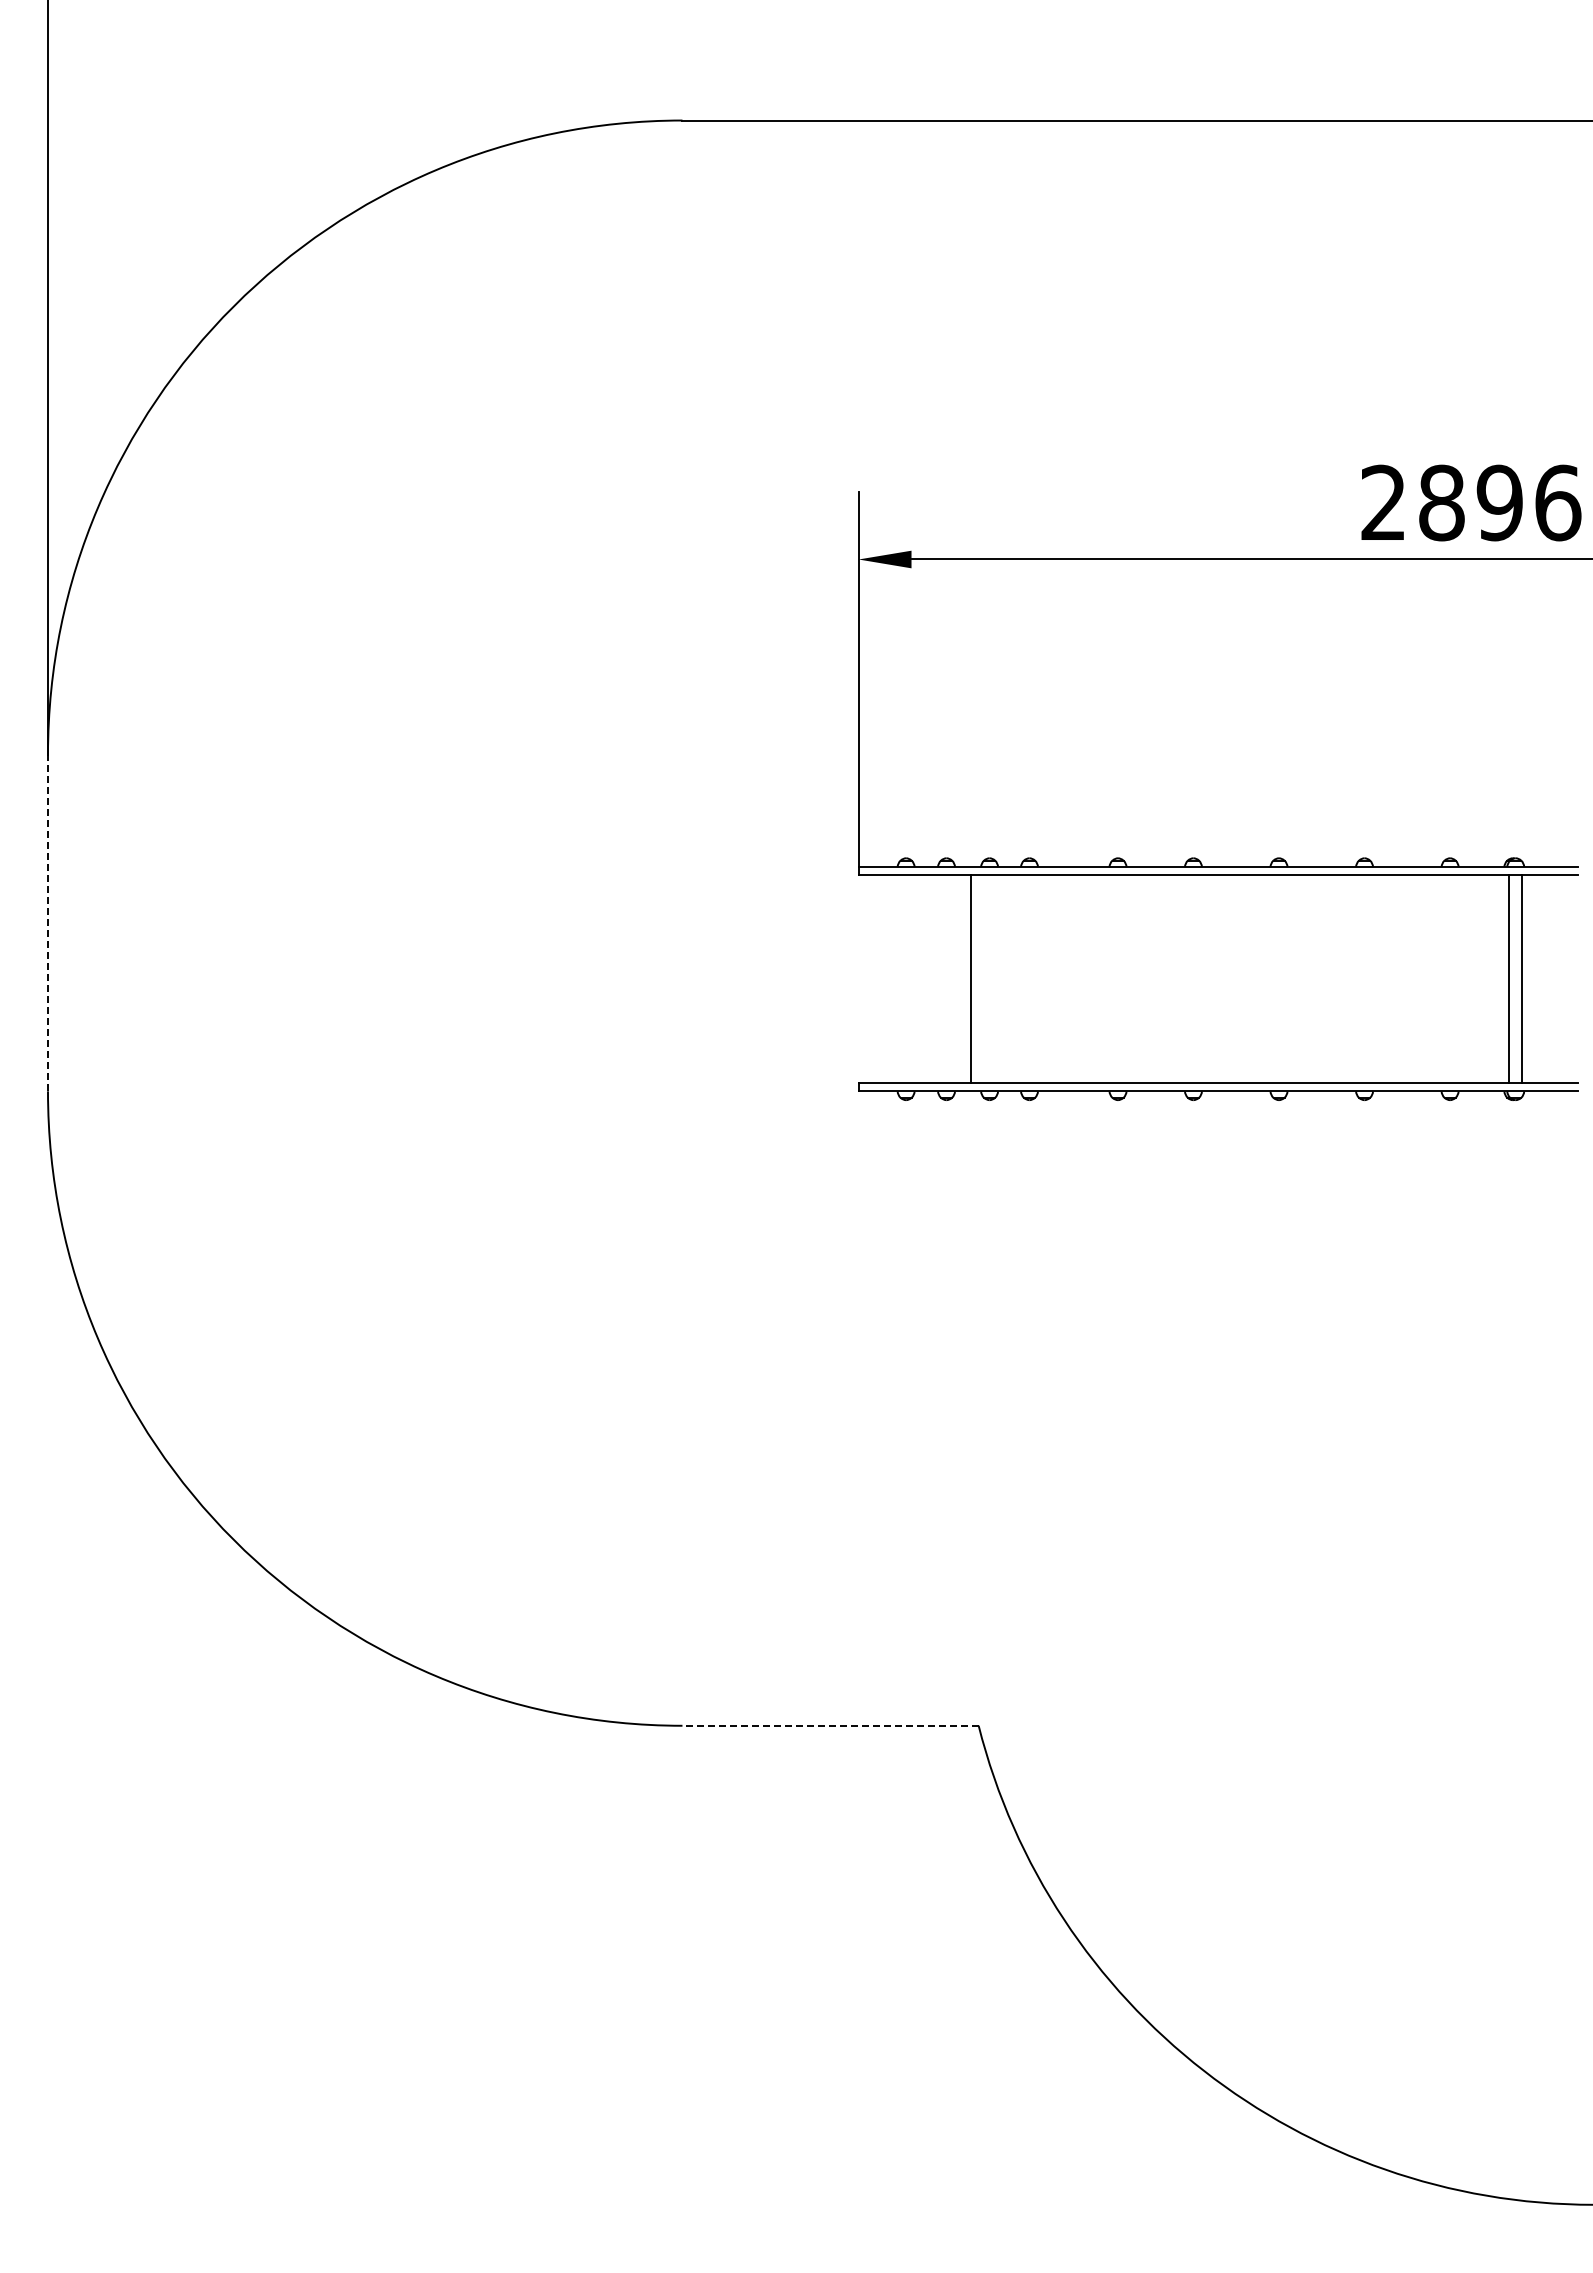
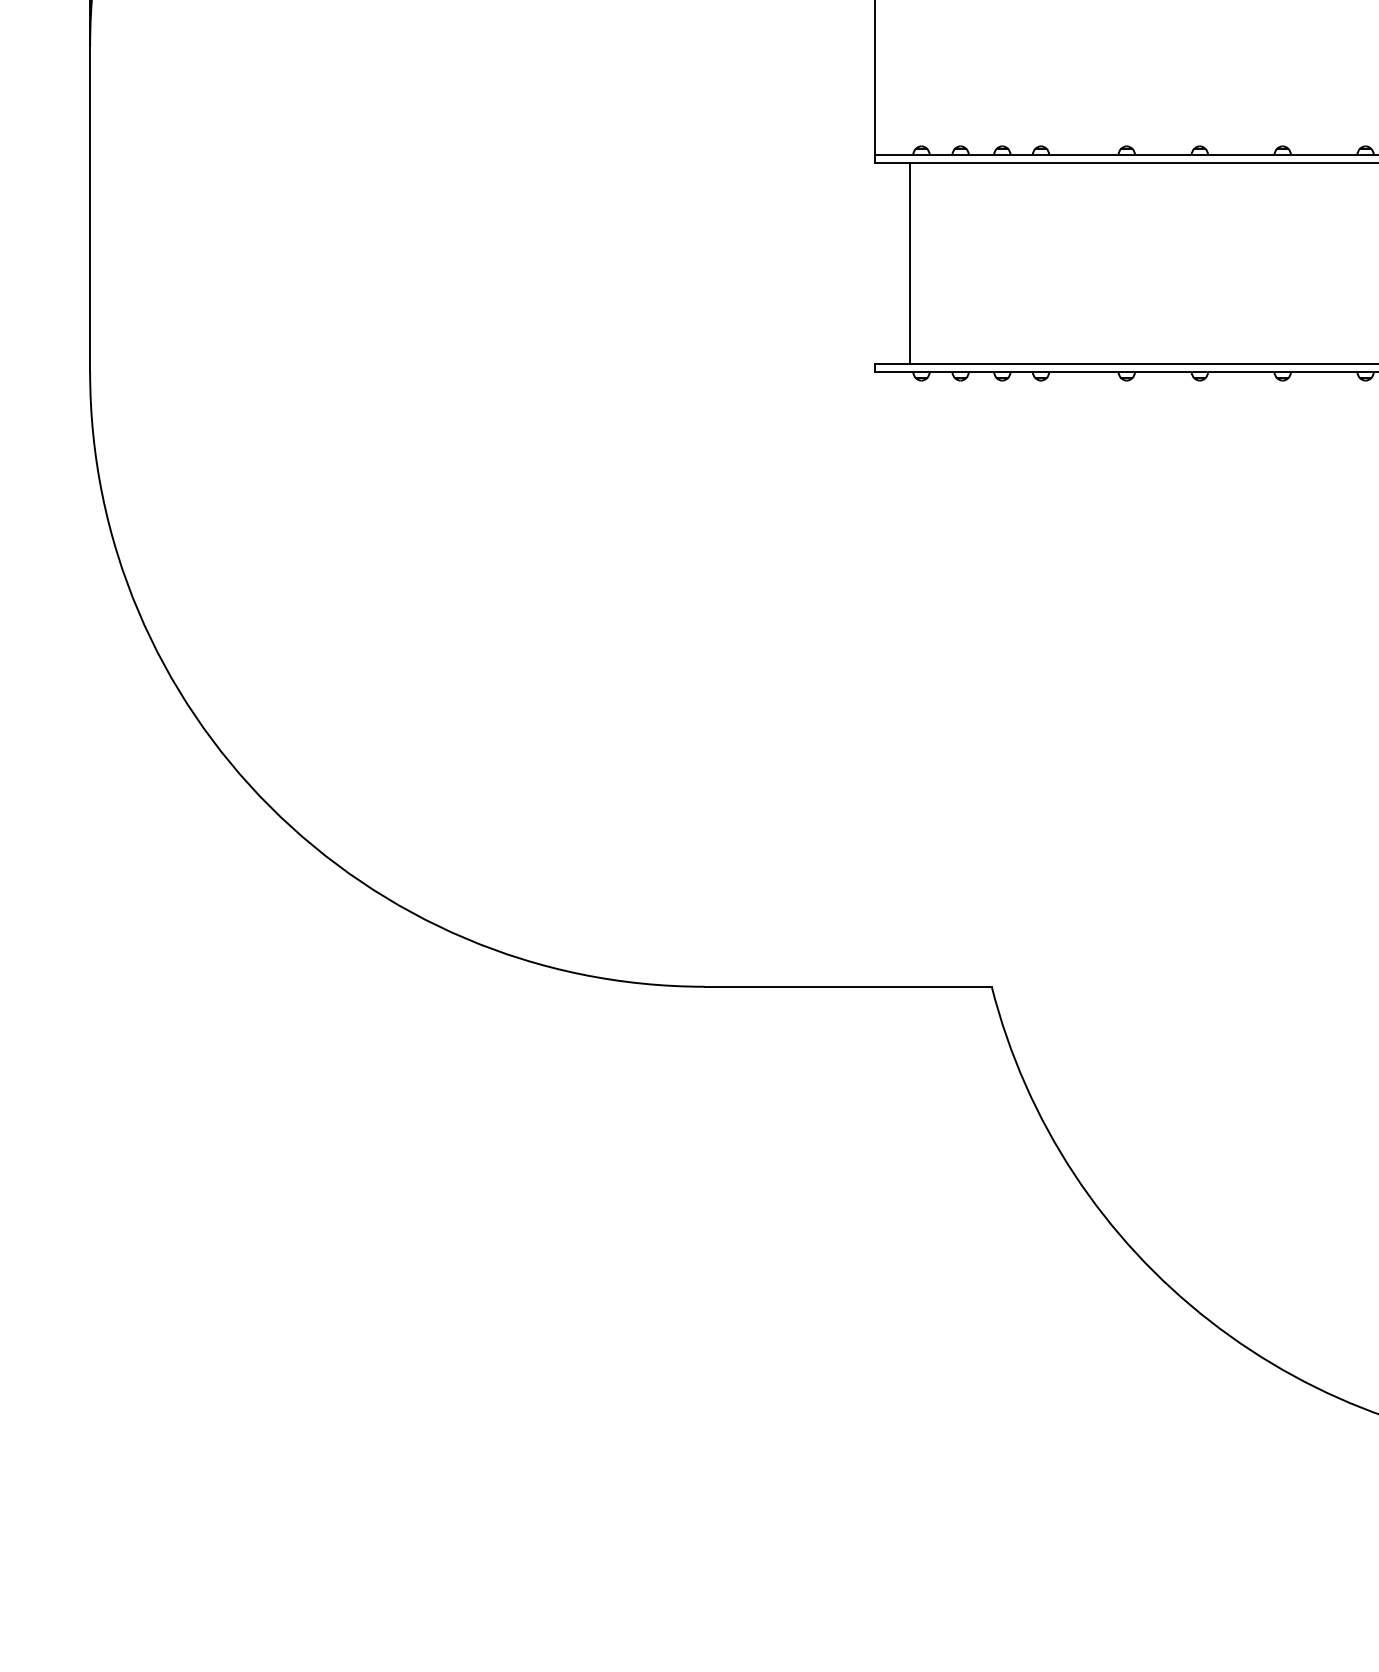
line: (48, 922) -> (90, 208), dashed -> solid
line: (970, 979) -> (909, 263), moved
line: (830, 1725) -> (848, 986), dashed -> solid

